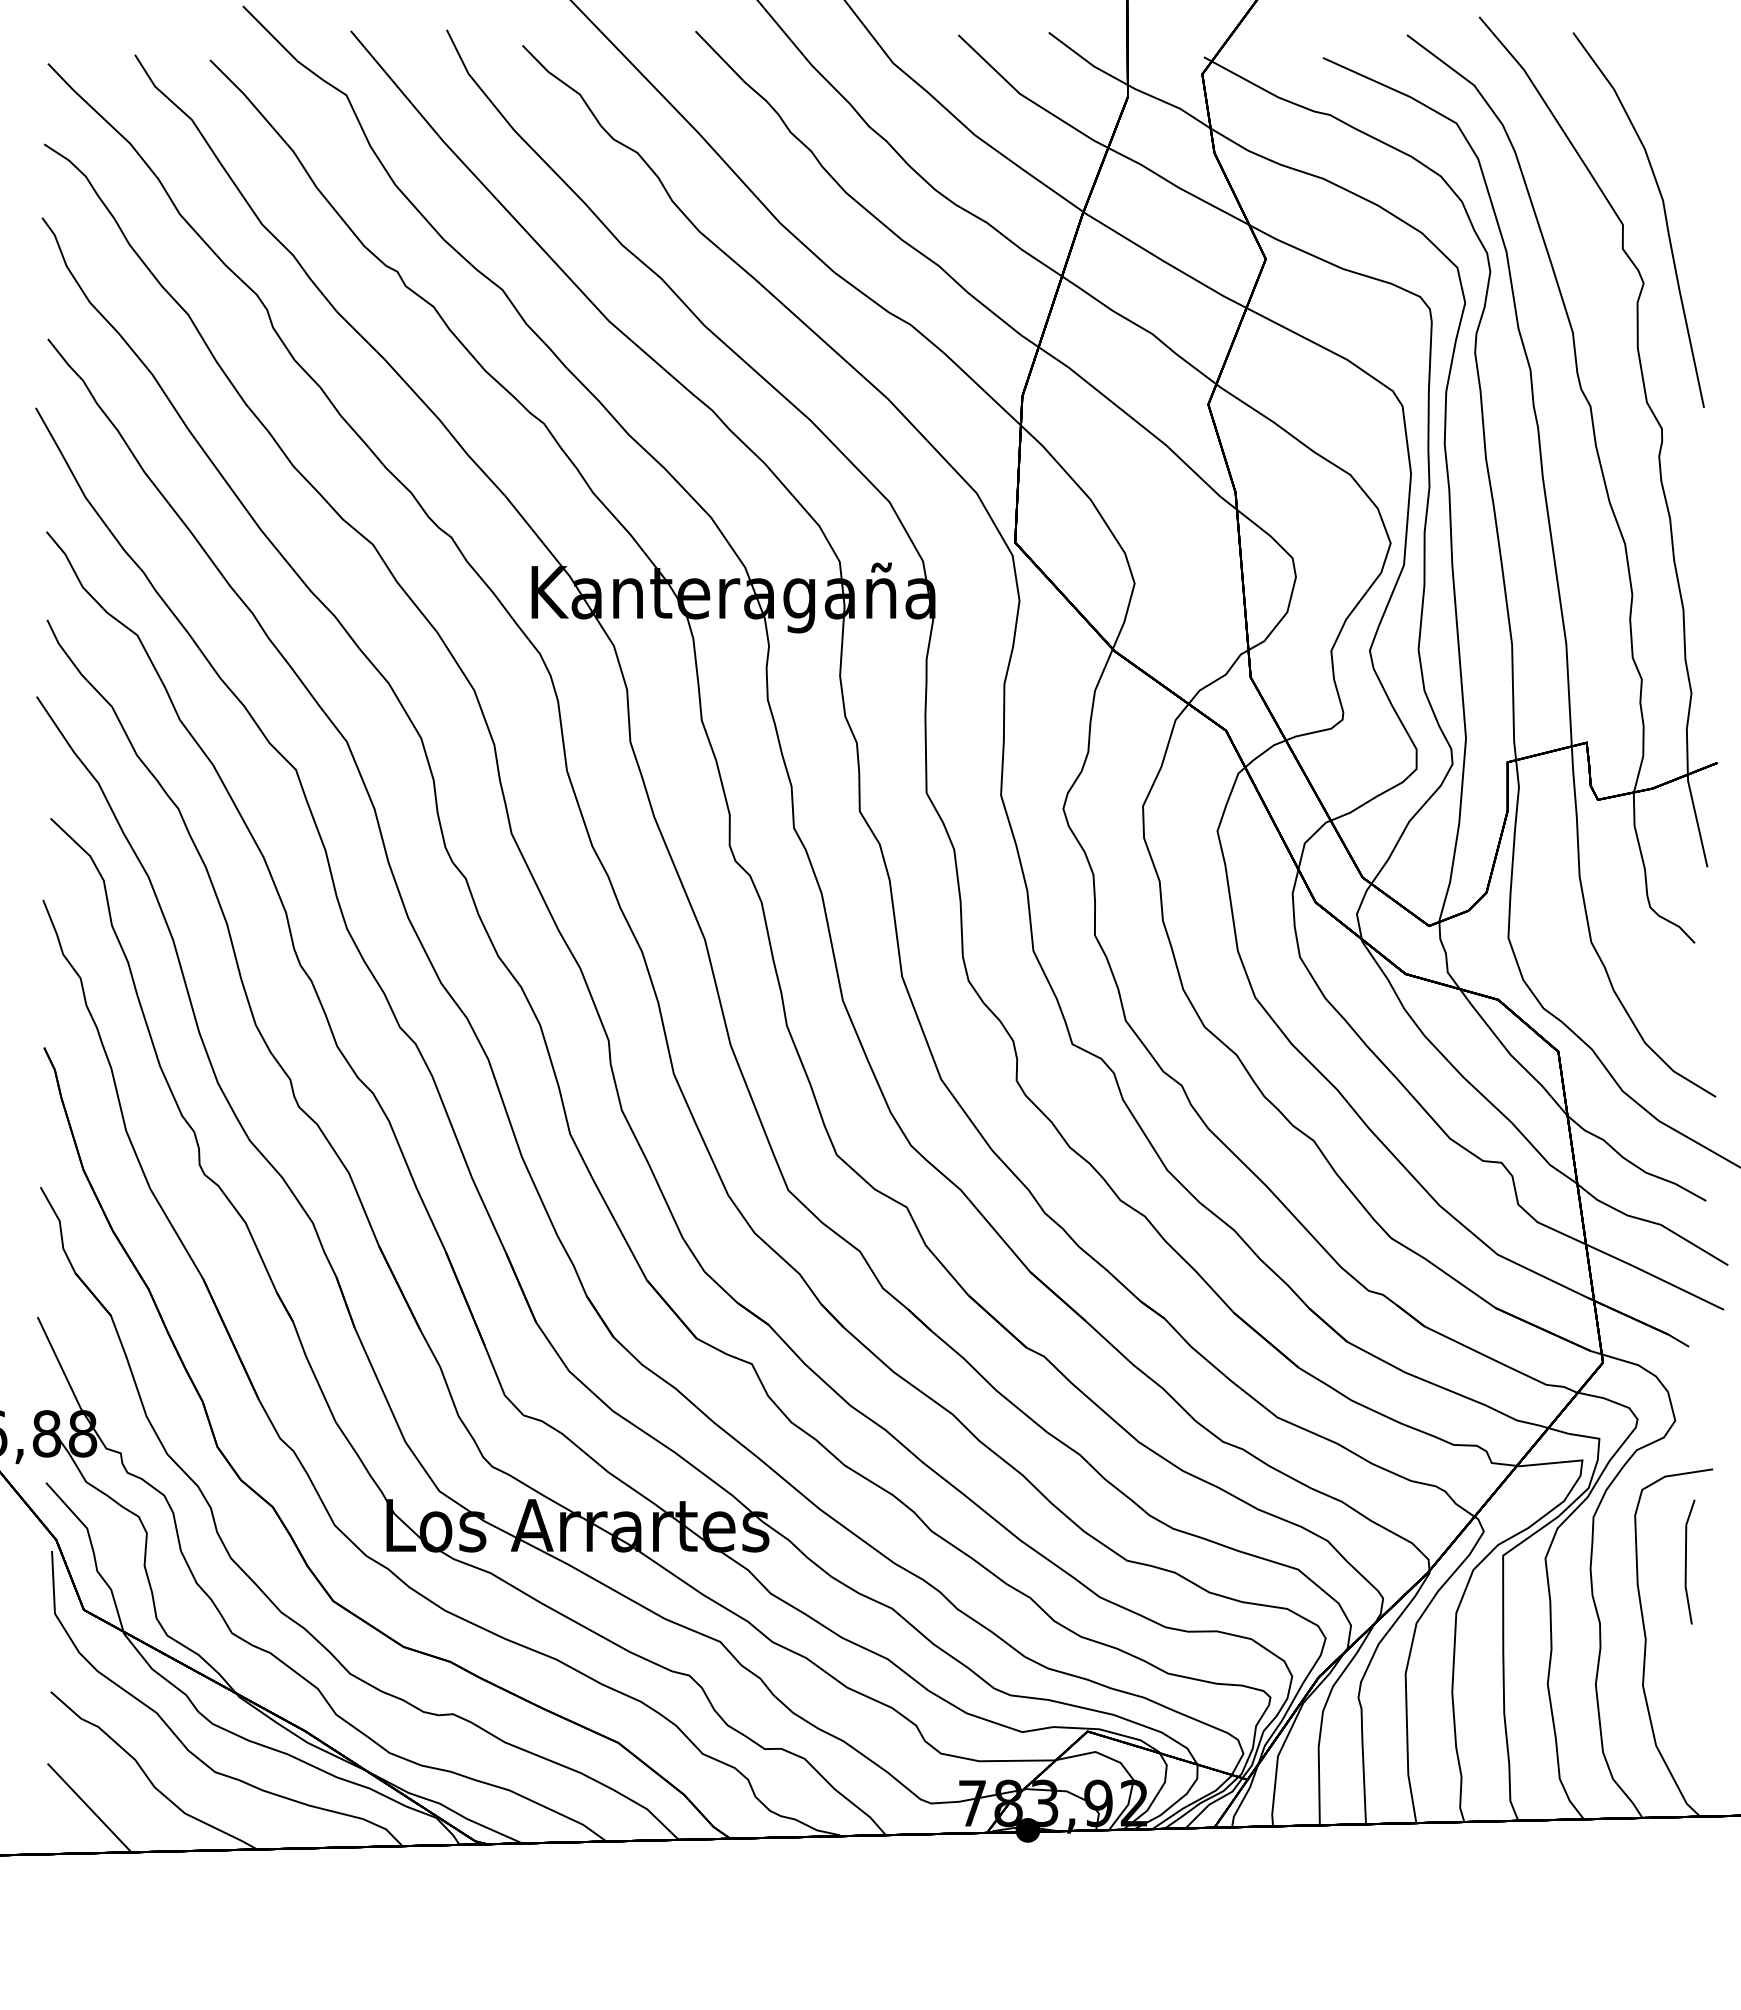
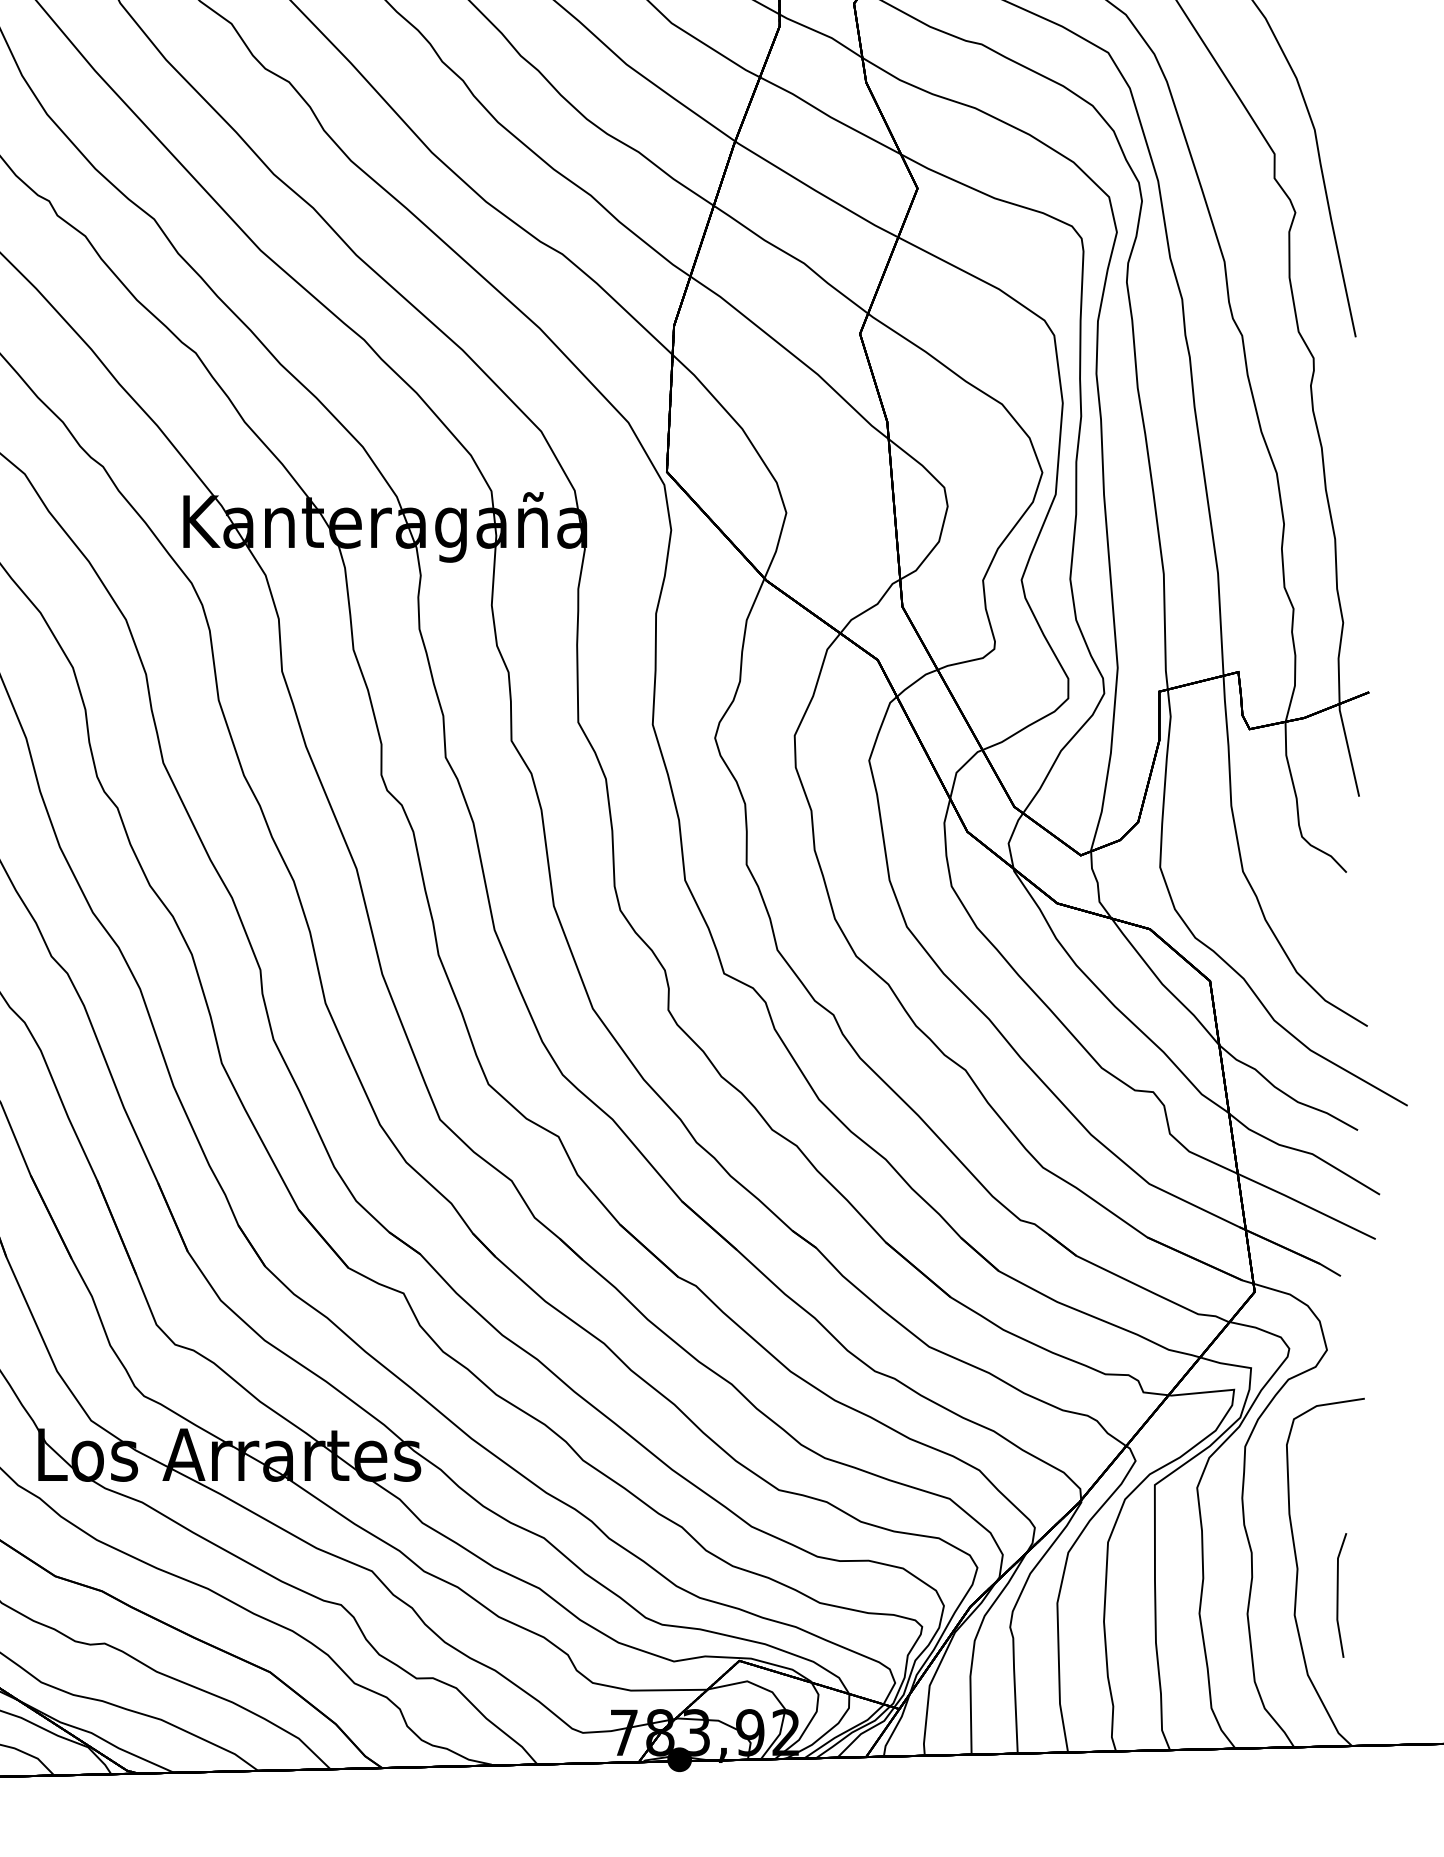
part: (1689, 1561) -> (1341, 1594), moved

